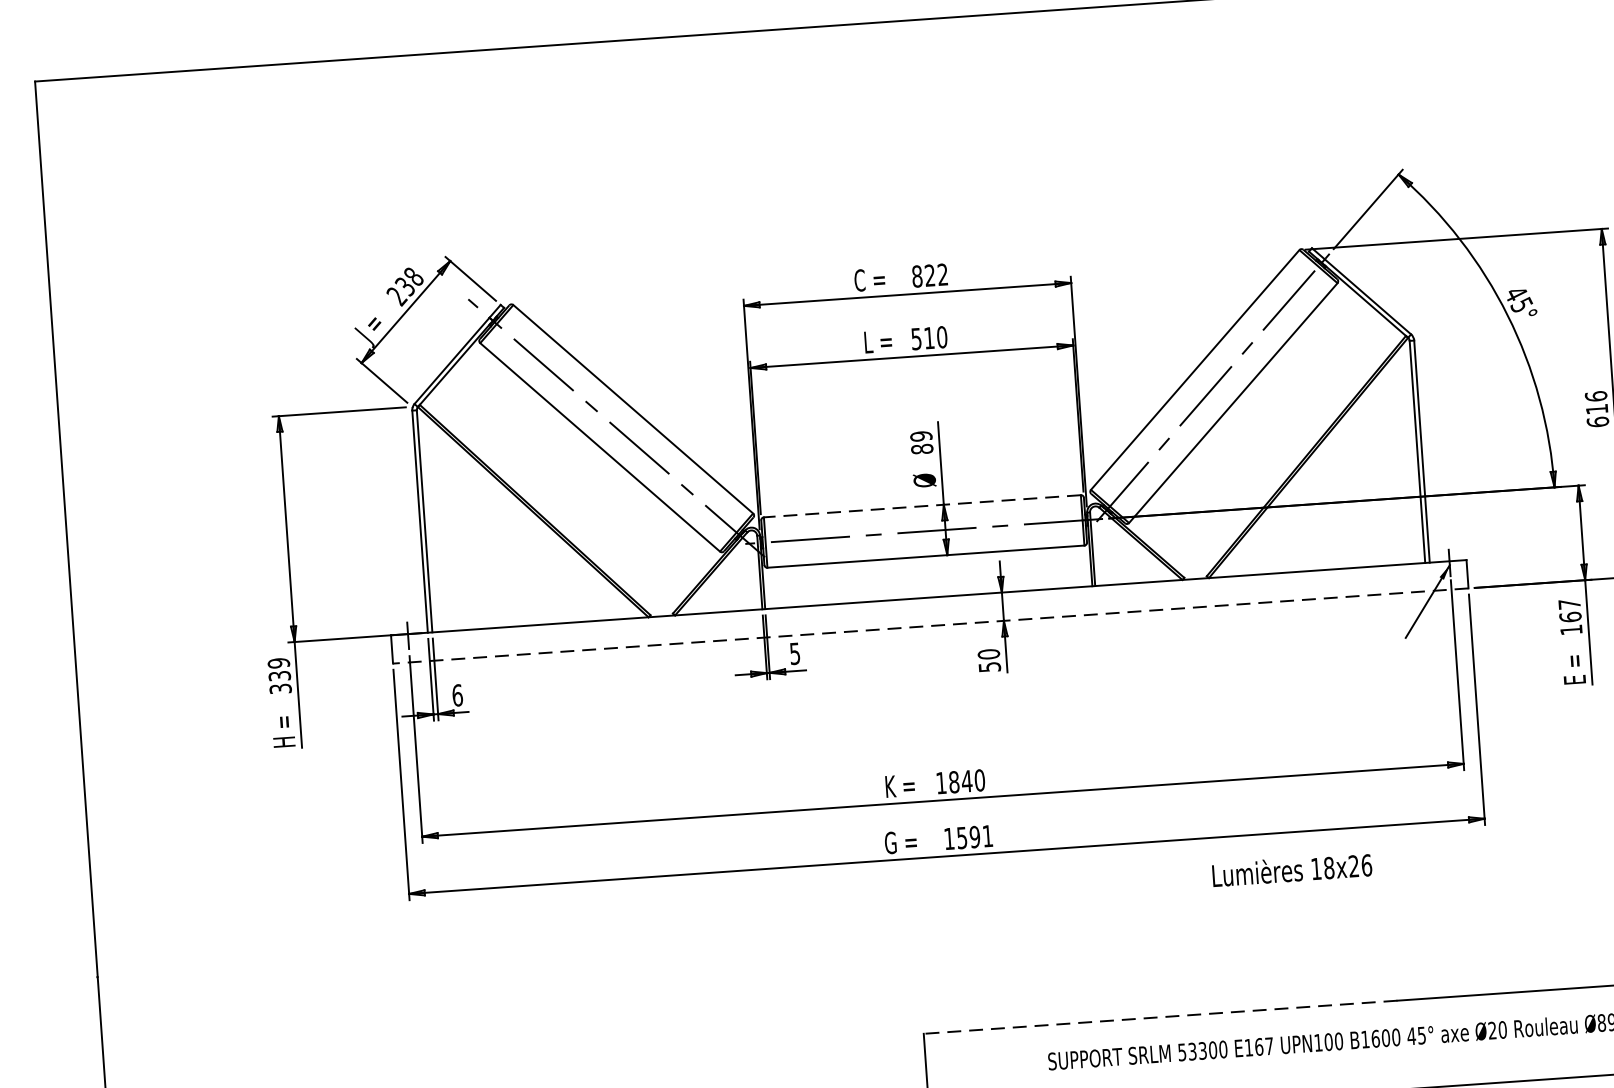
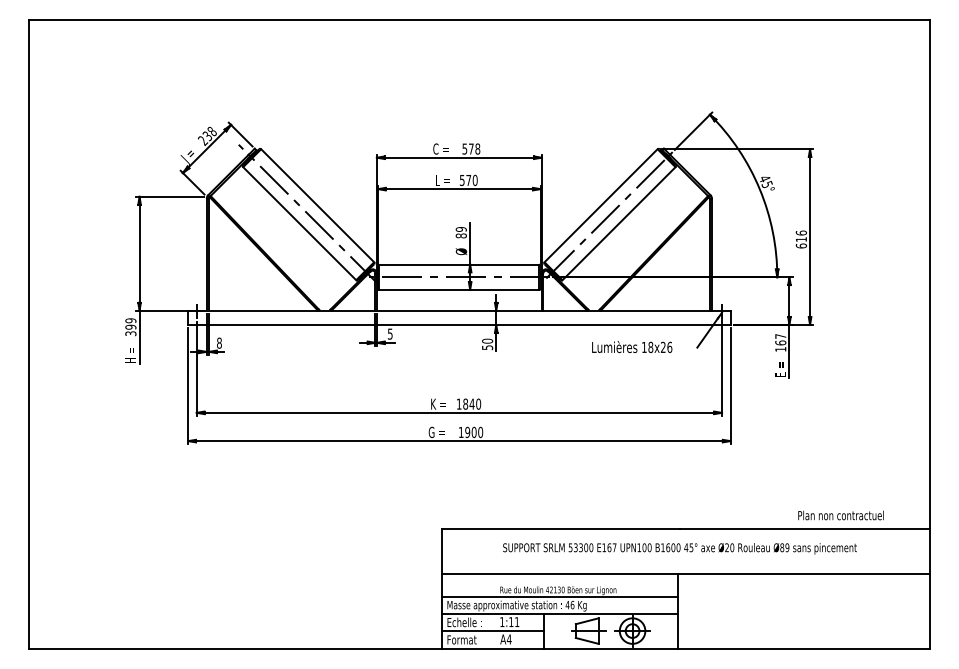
text: (930, 274) -> (471, 148), 822 -> 578
text: (928, 338) -> (468, 180), 510 -> 570
line: (922, 506) -> (459, 264), dashed -> solid
line: (928, 625) -> (458, 324), dashed -> solid
text: (278, 674) -> (130, 326), 339 -> 399
text: (457, 694) -> (219, 342), 6 -> 8
text: (975, 837) -> (474, 432), 1591 -> 1900
text: (1292, 870) -> (632, 347), moved
line: (1159, 1017) -> (560, 529), dashed -> solid

